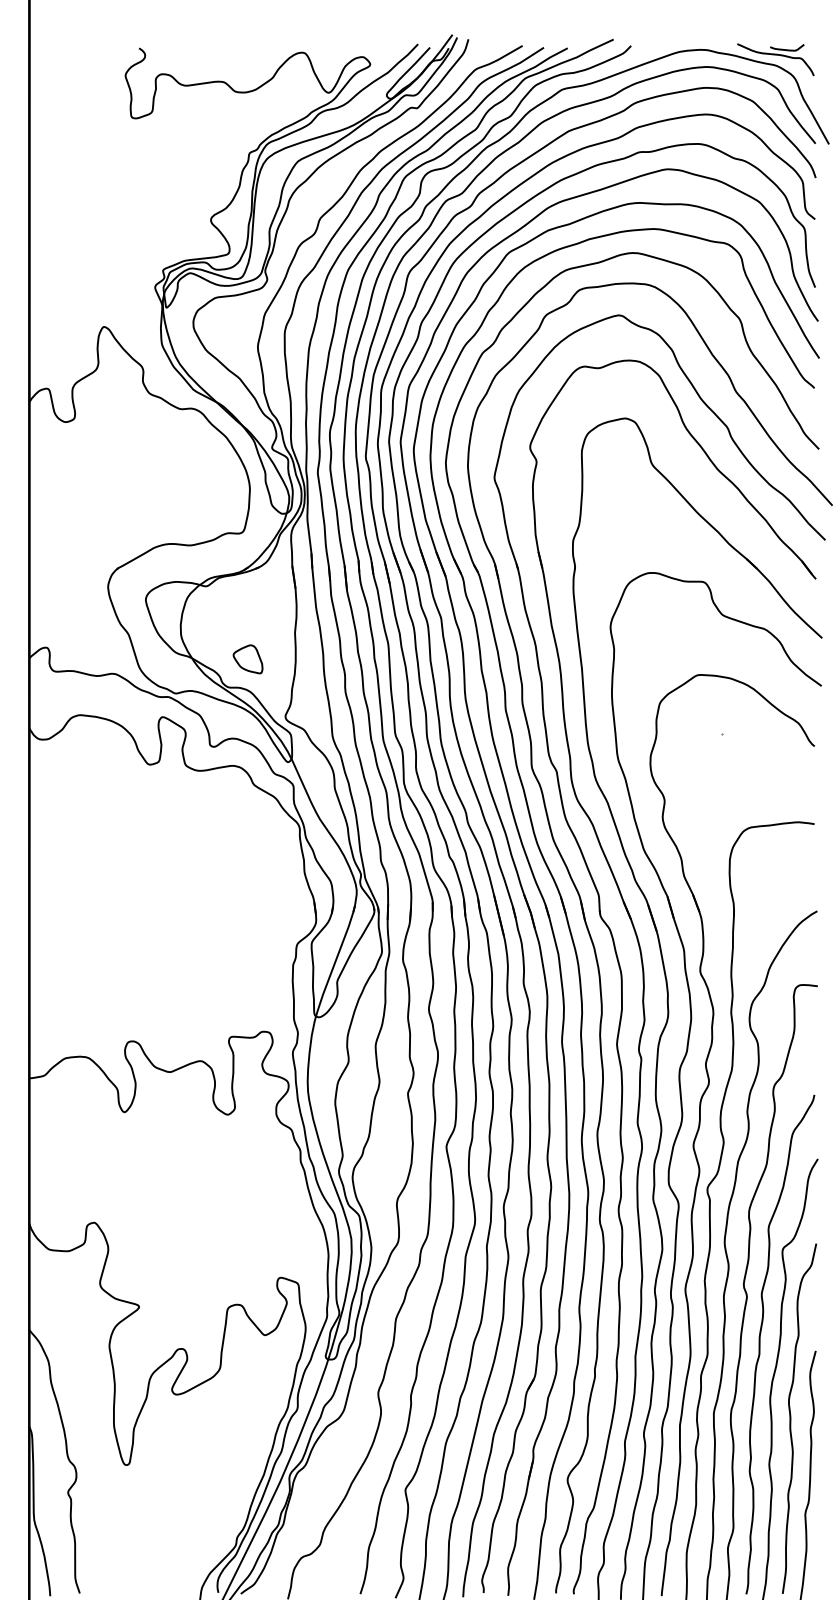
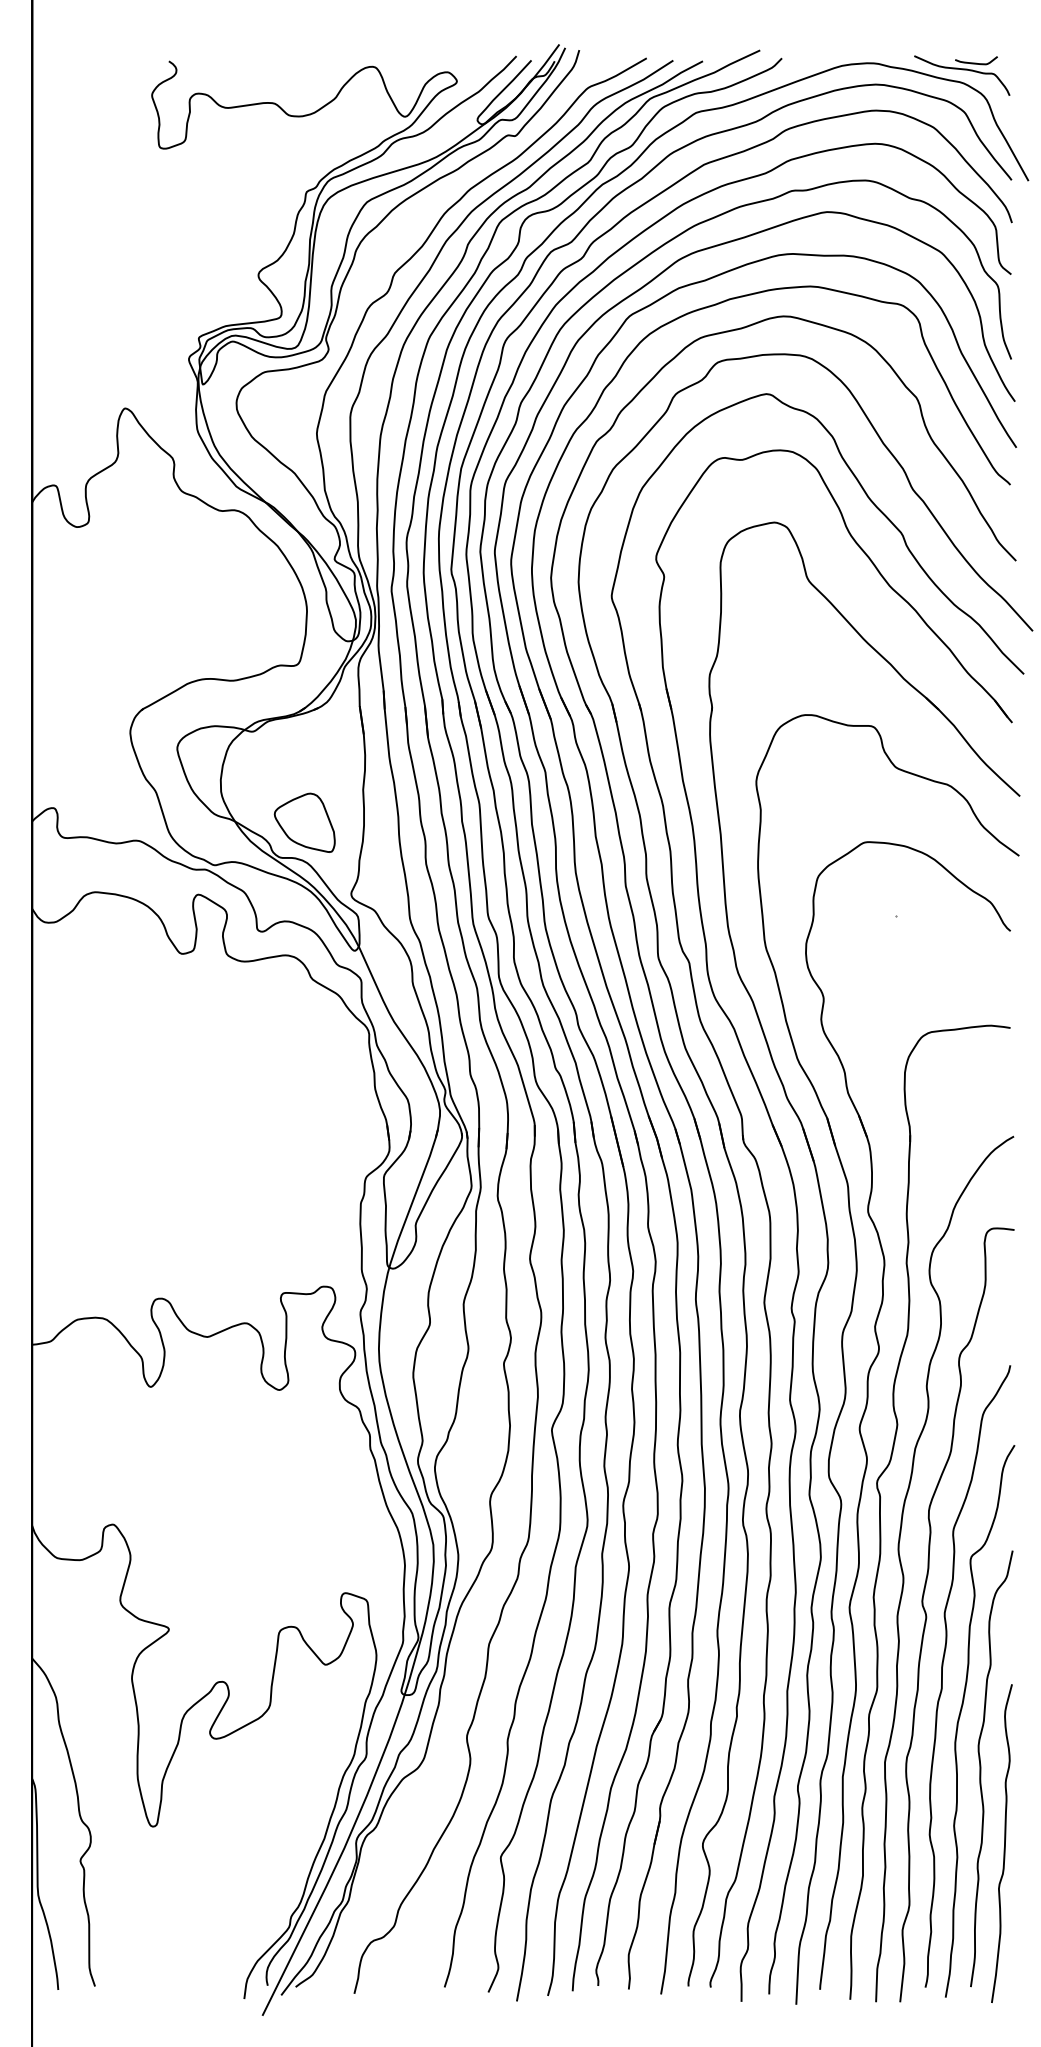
part: (247, 659) -> (304, 822), size x1.67

